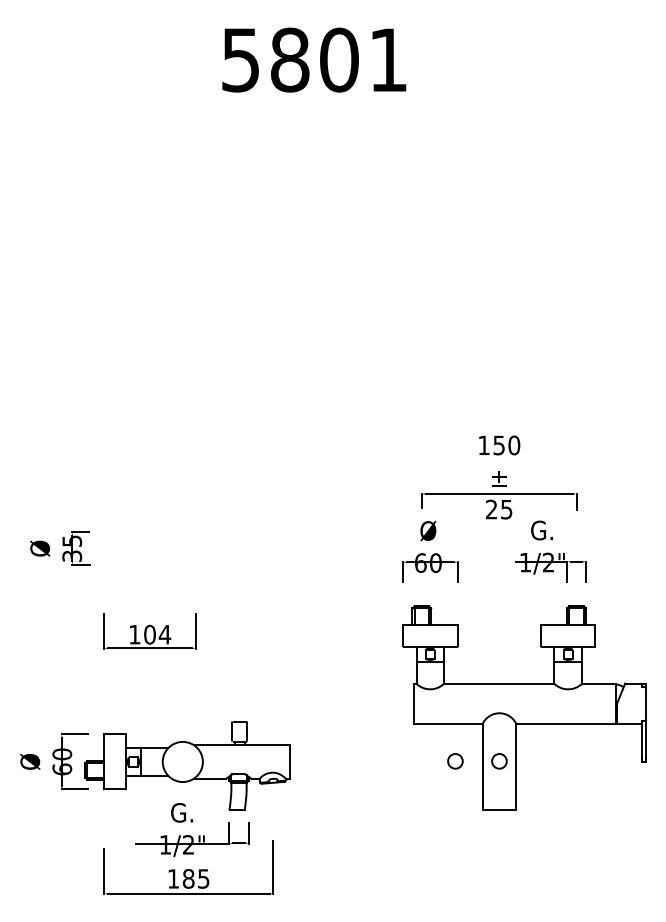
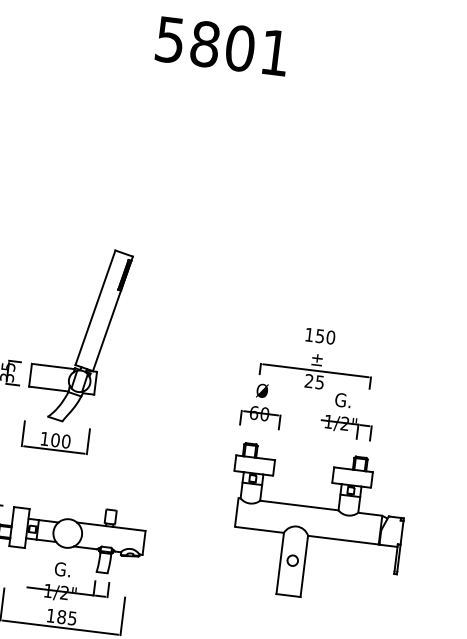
part: (172, 485) -> (84, 336), added
text: (164, 634) -> (65, 441), 104 -> 100
circle: (455, 761) -> (261, 556), removed

